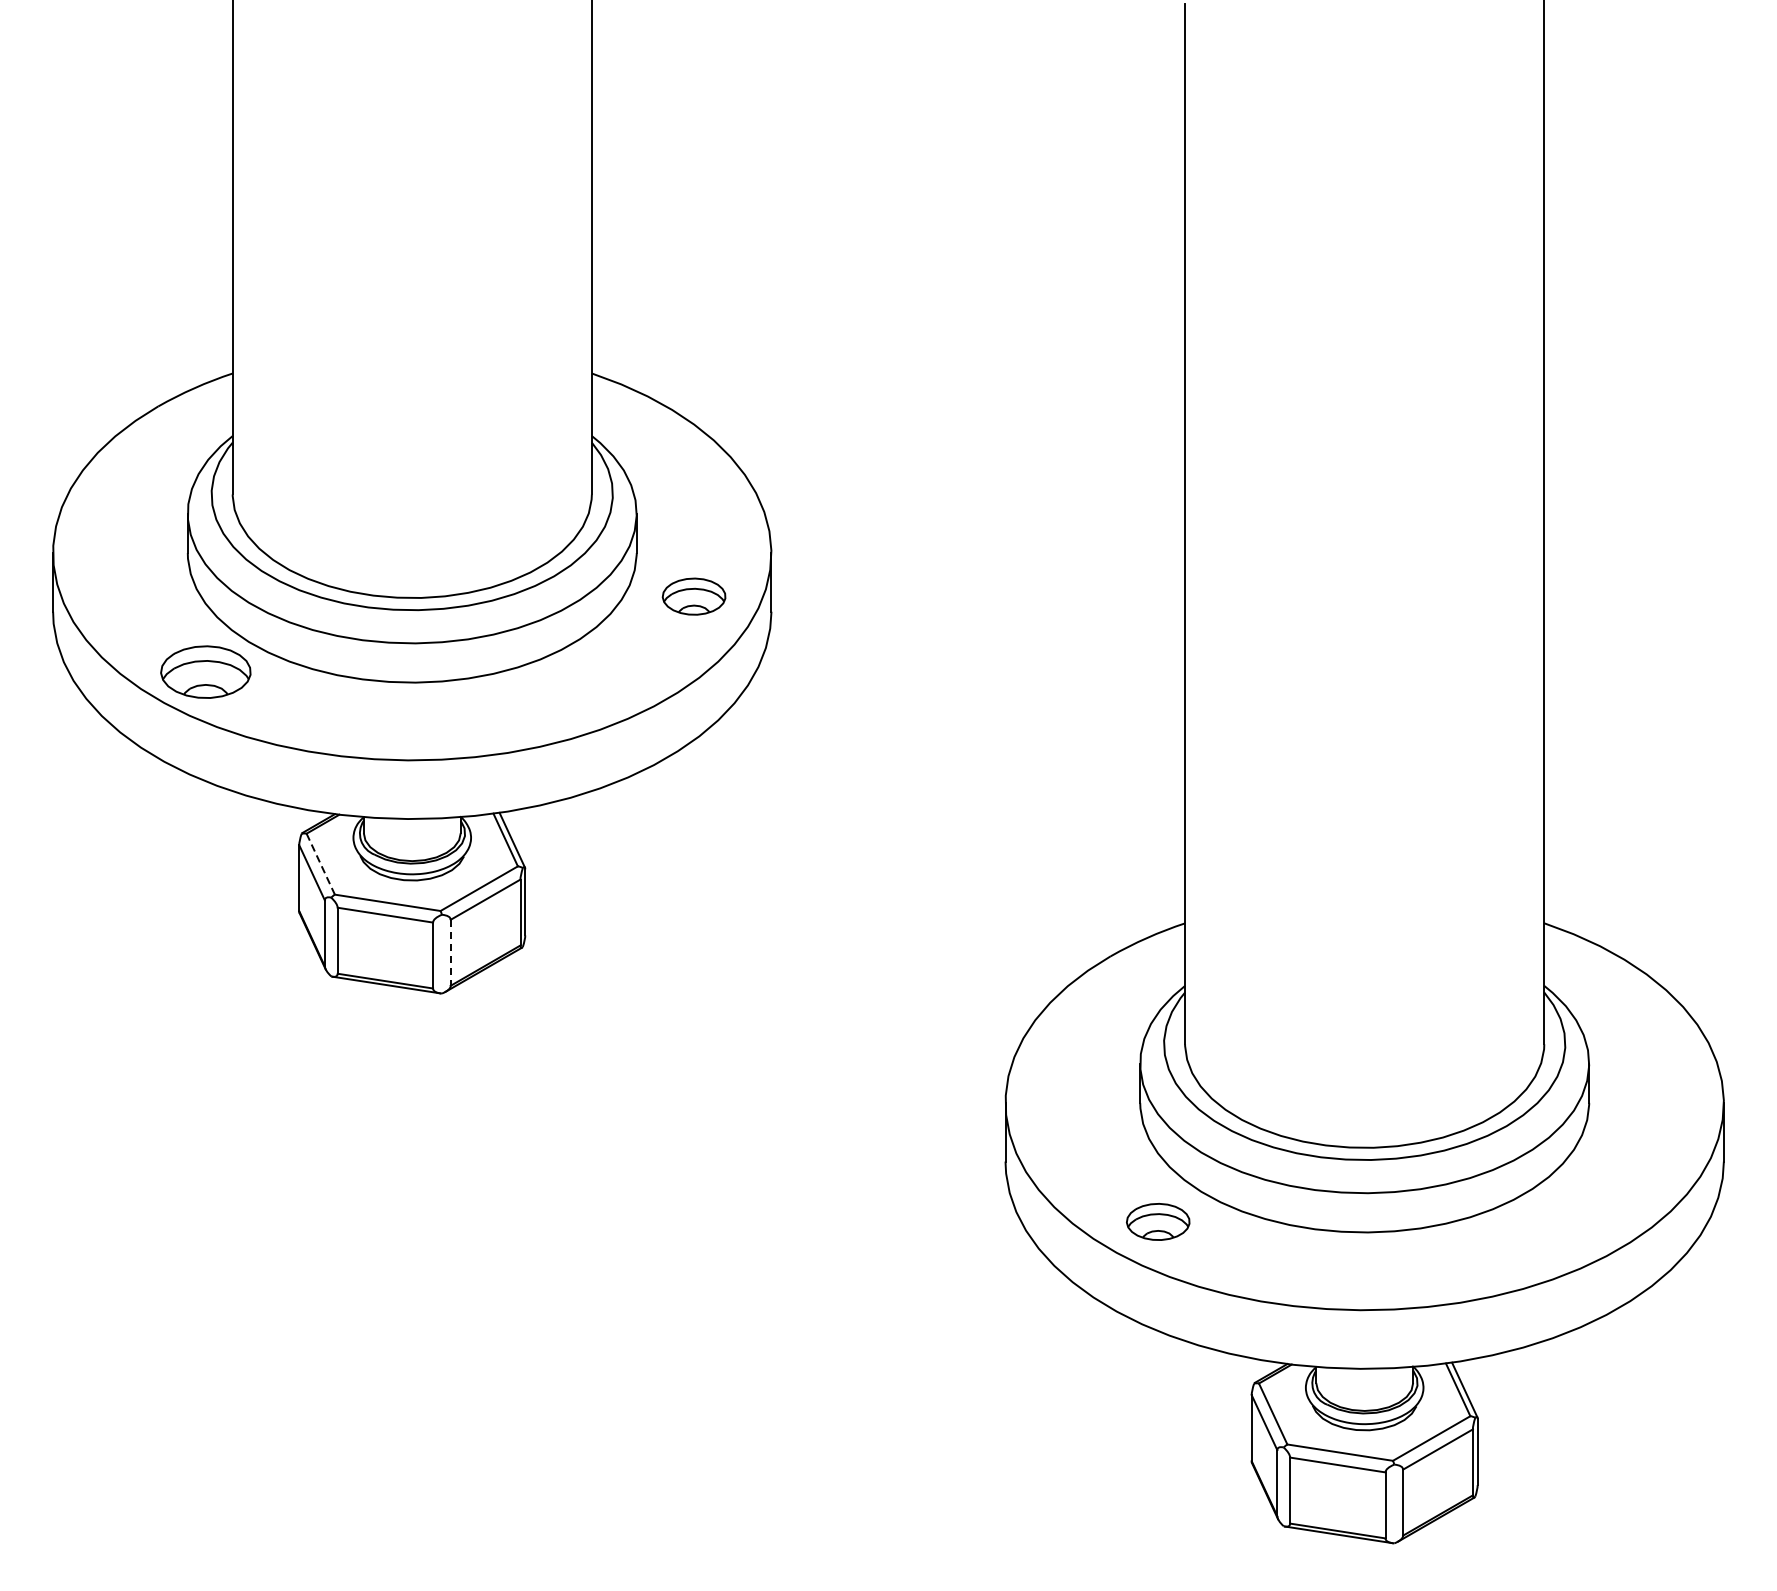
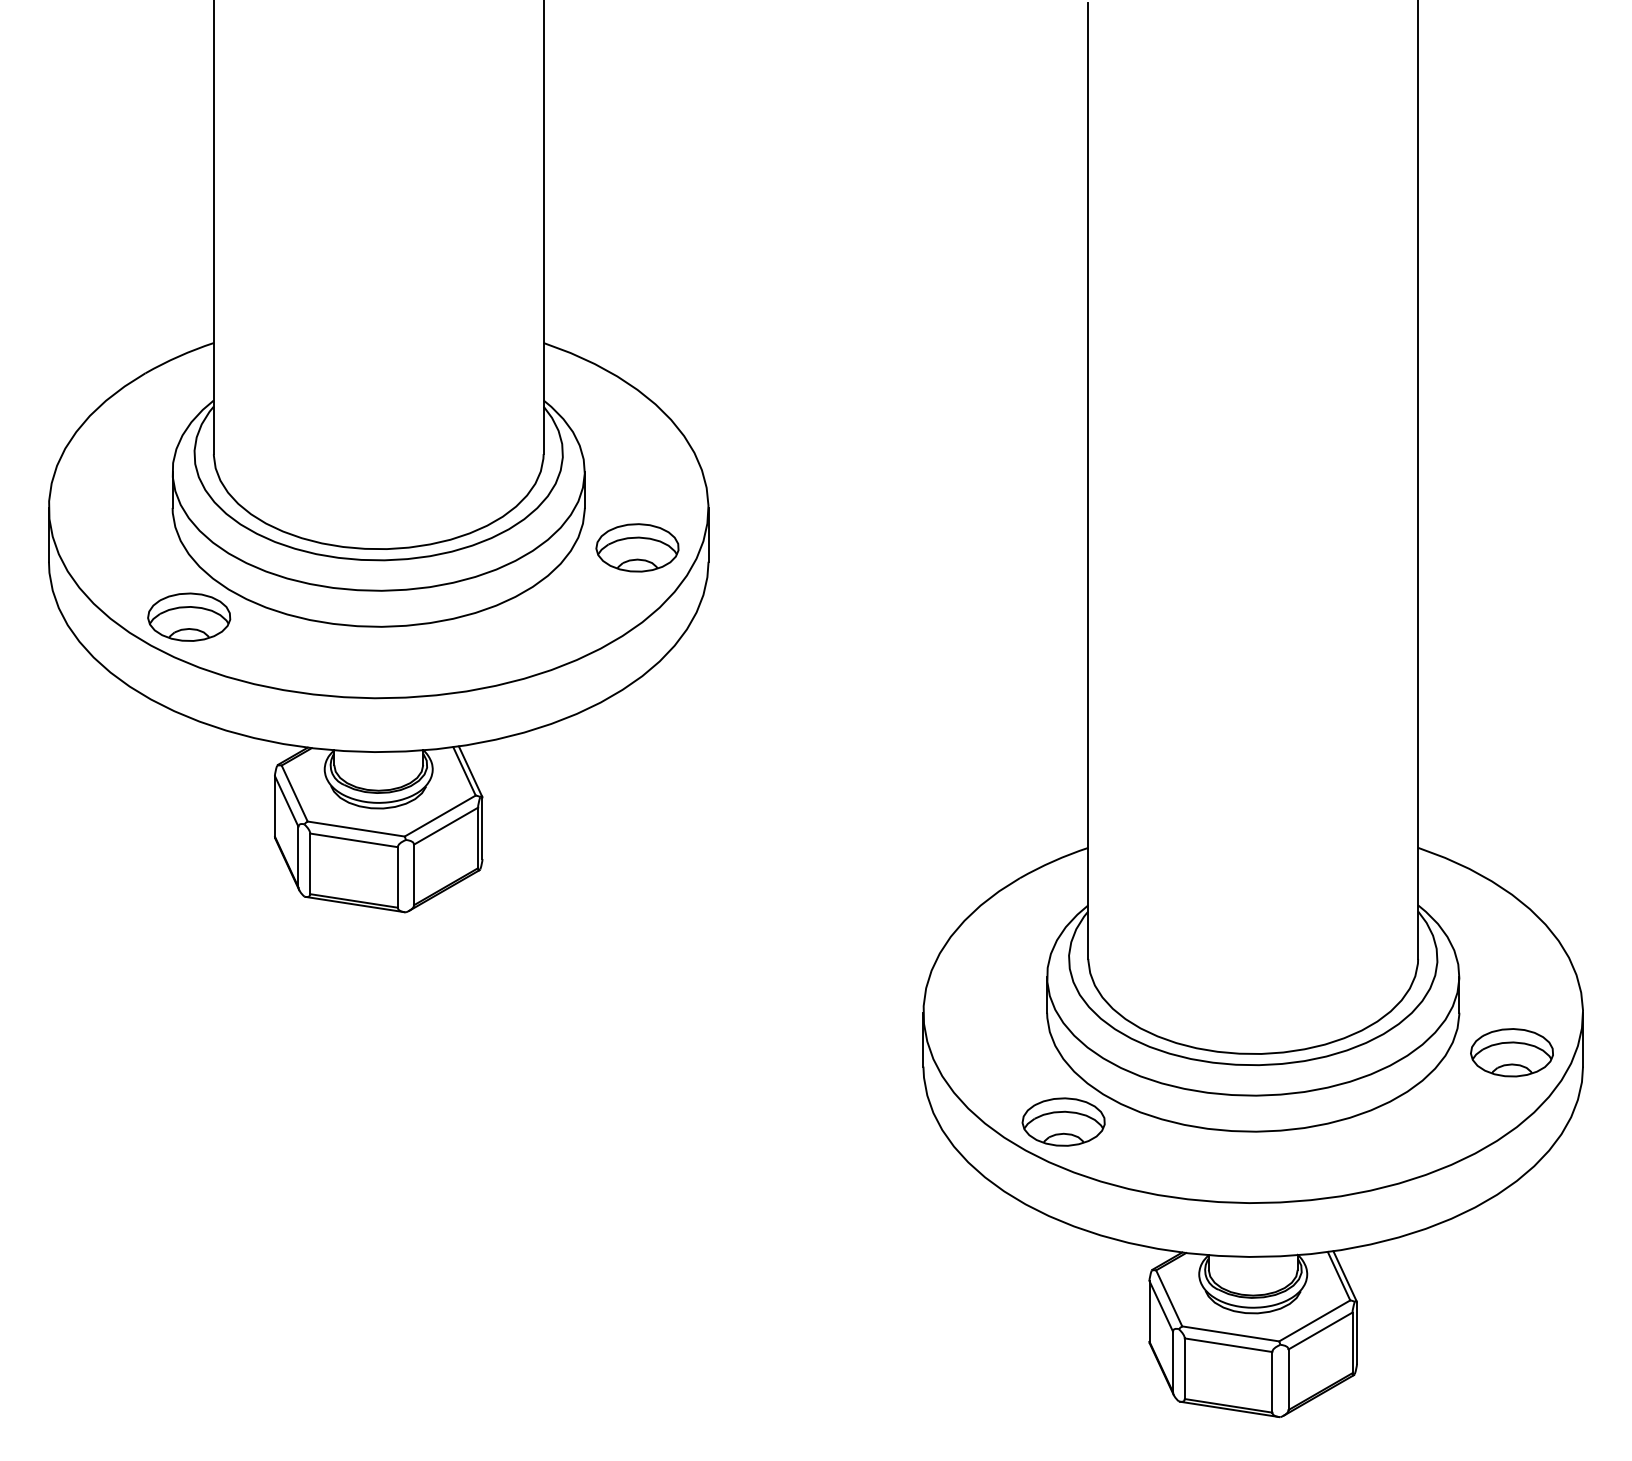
part: (694, 596) -> (637, 547), size x1.43
line: (320, 864) -> (294, 793), dashed -> solid
line: (451, 953) -> (414, 875), dashed -> solid
part: (1645, 1146) -> (1511, 1052), added
part: (1158, 1221) -> (1063, 1121), size x1.43

